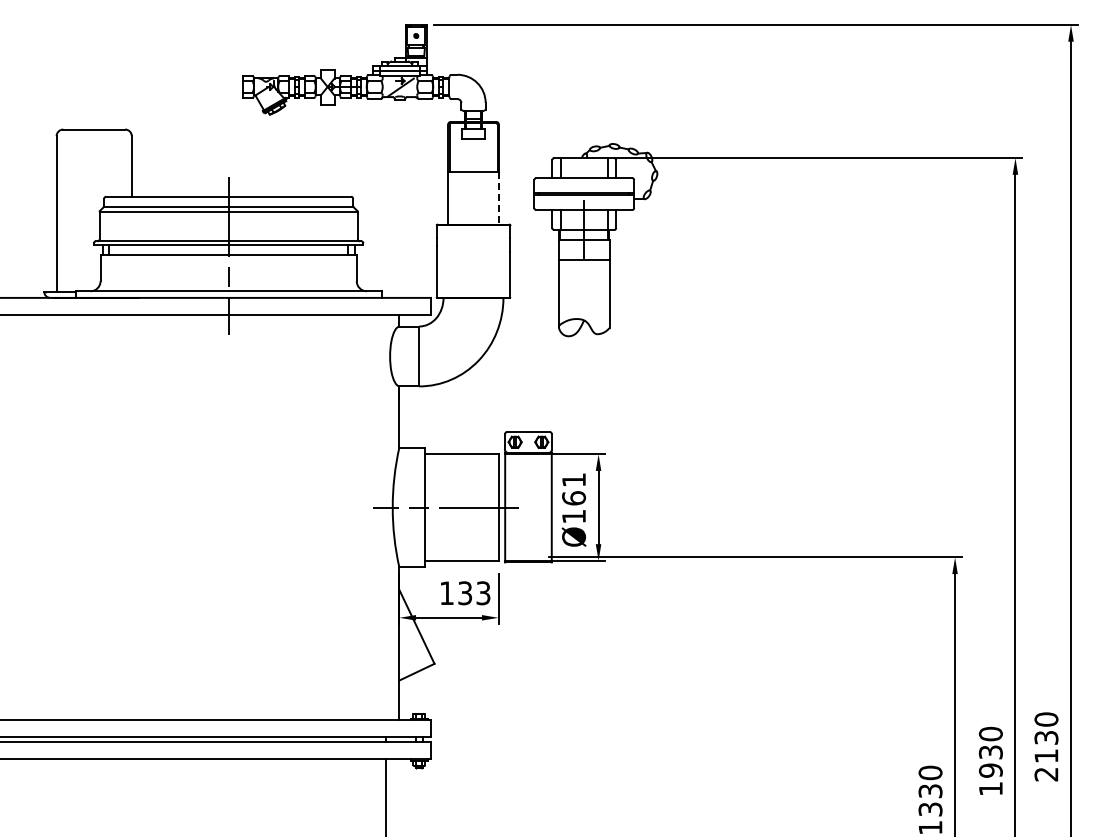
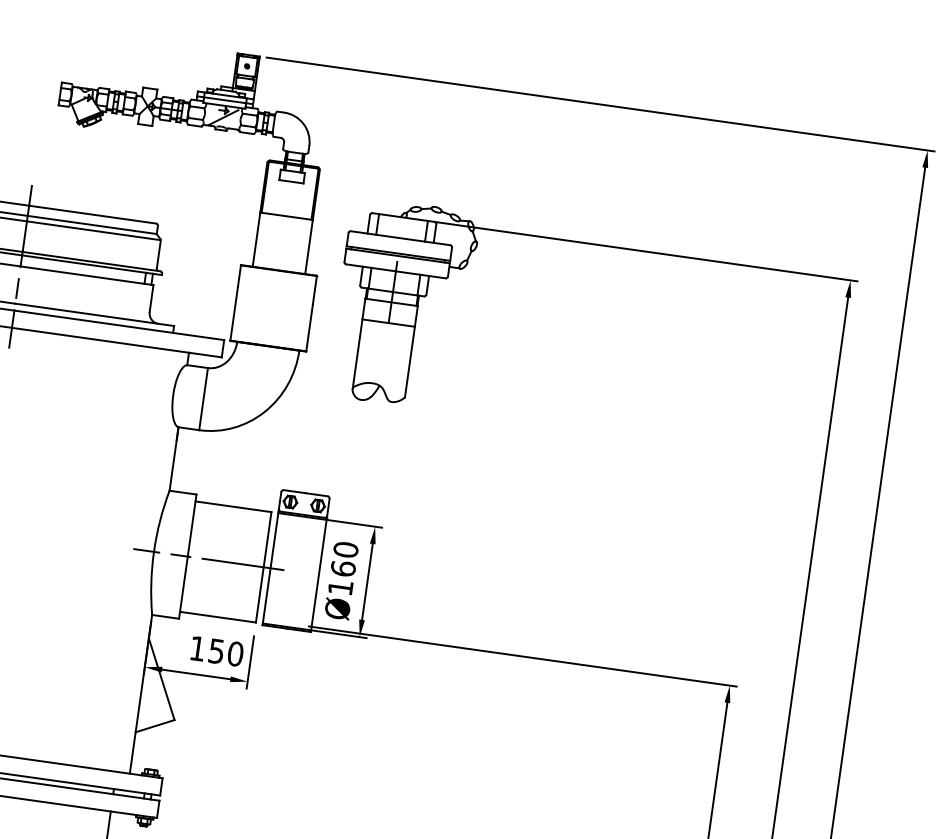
line: (498, 199) -> (308, 247), dashed -> solid
text: (574, 479) -> (346, 549), Ø161 -> Ø160
text: (474, 593) -> (226, 652), 133 -> 150

